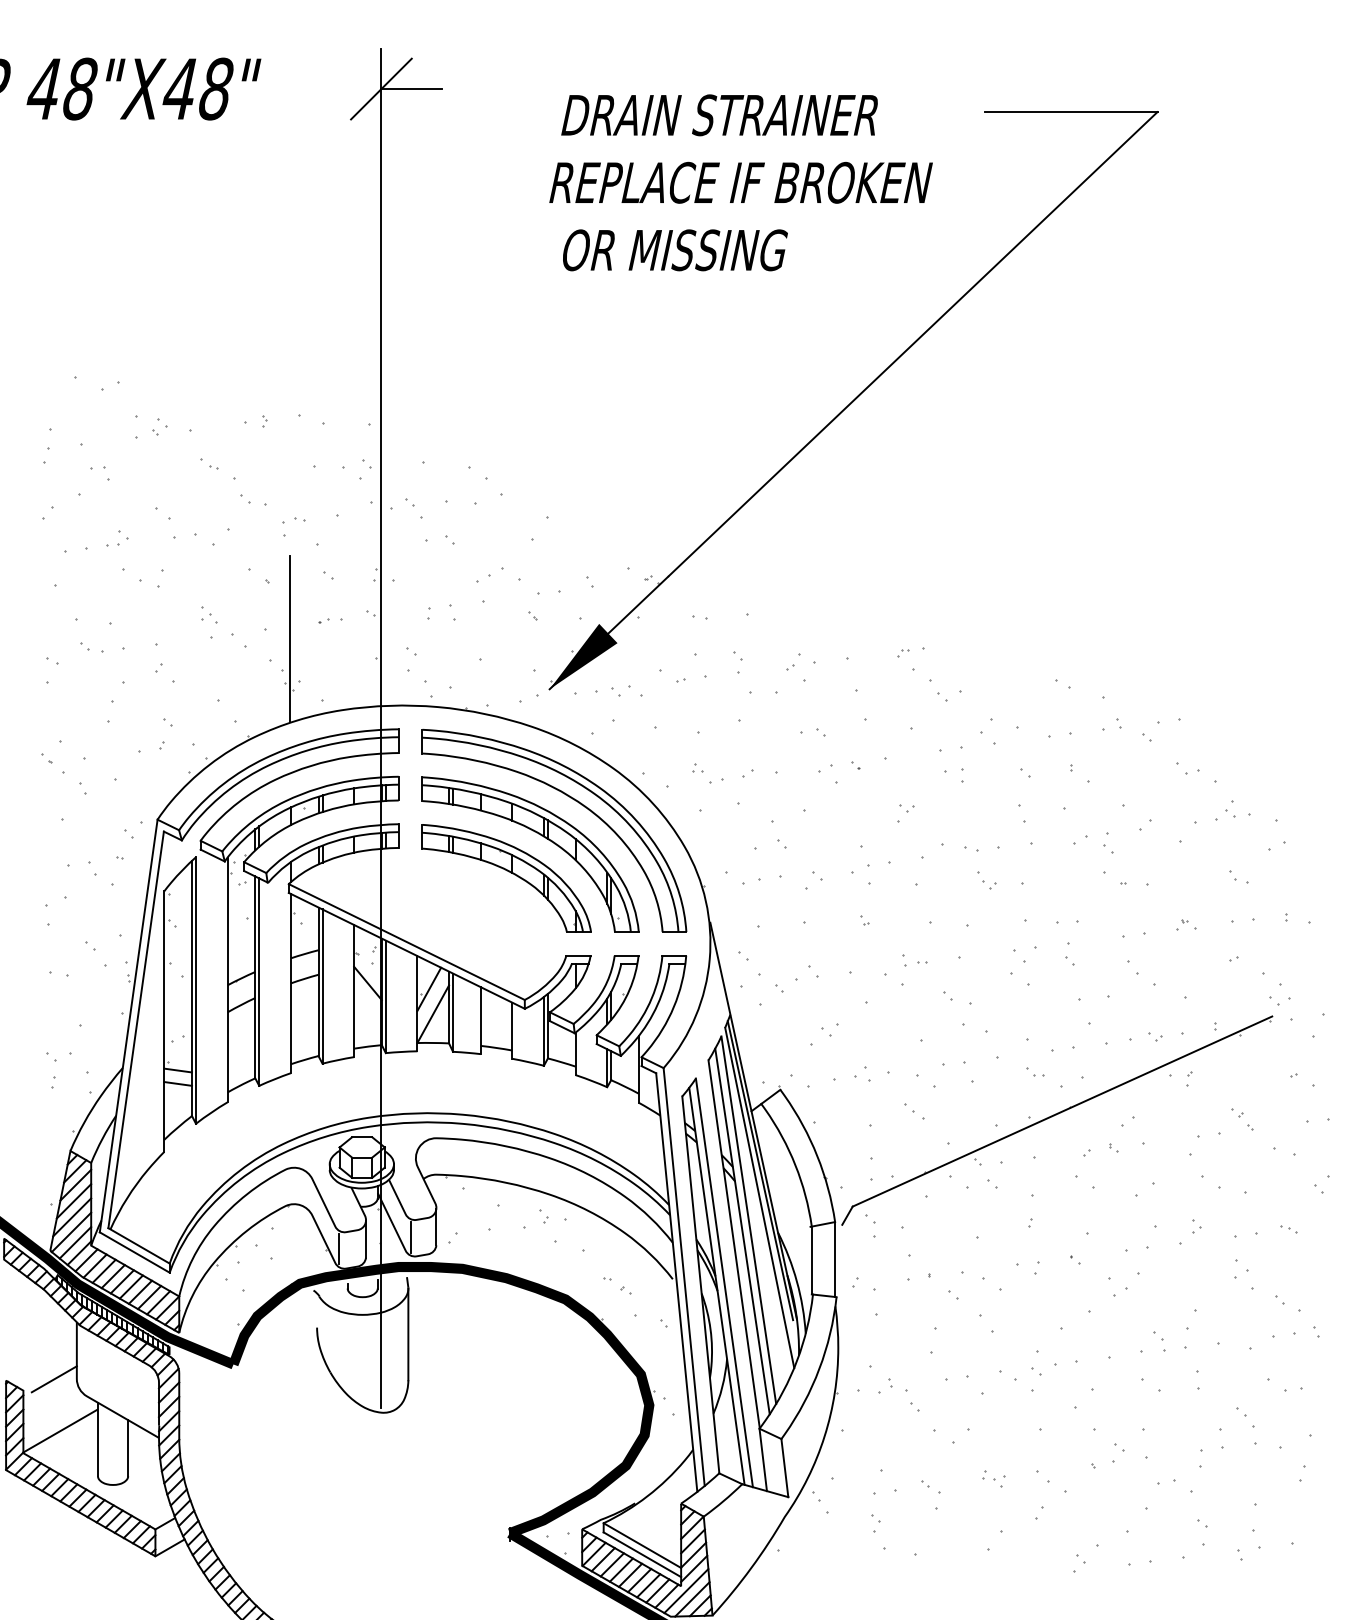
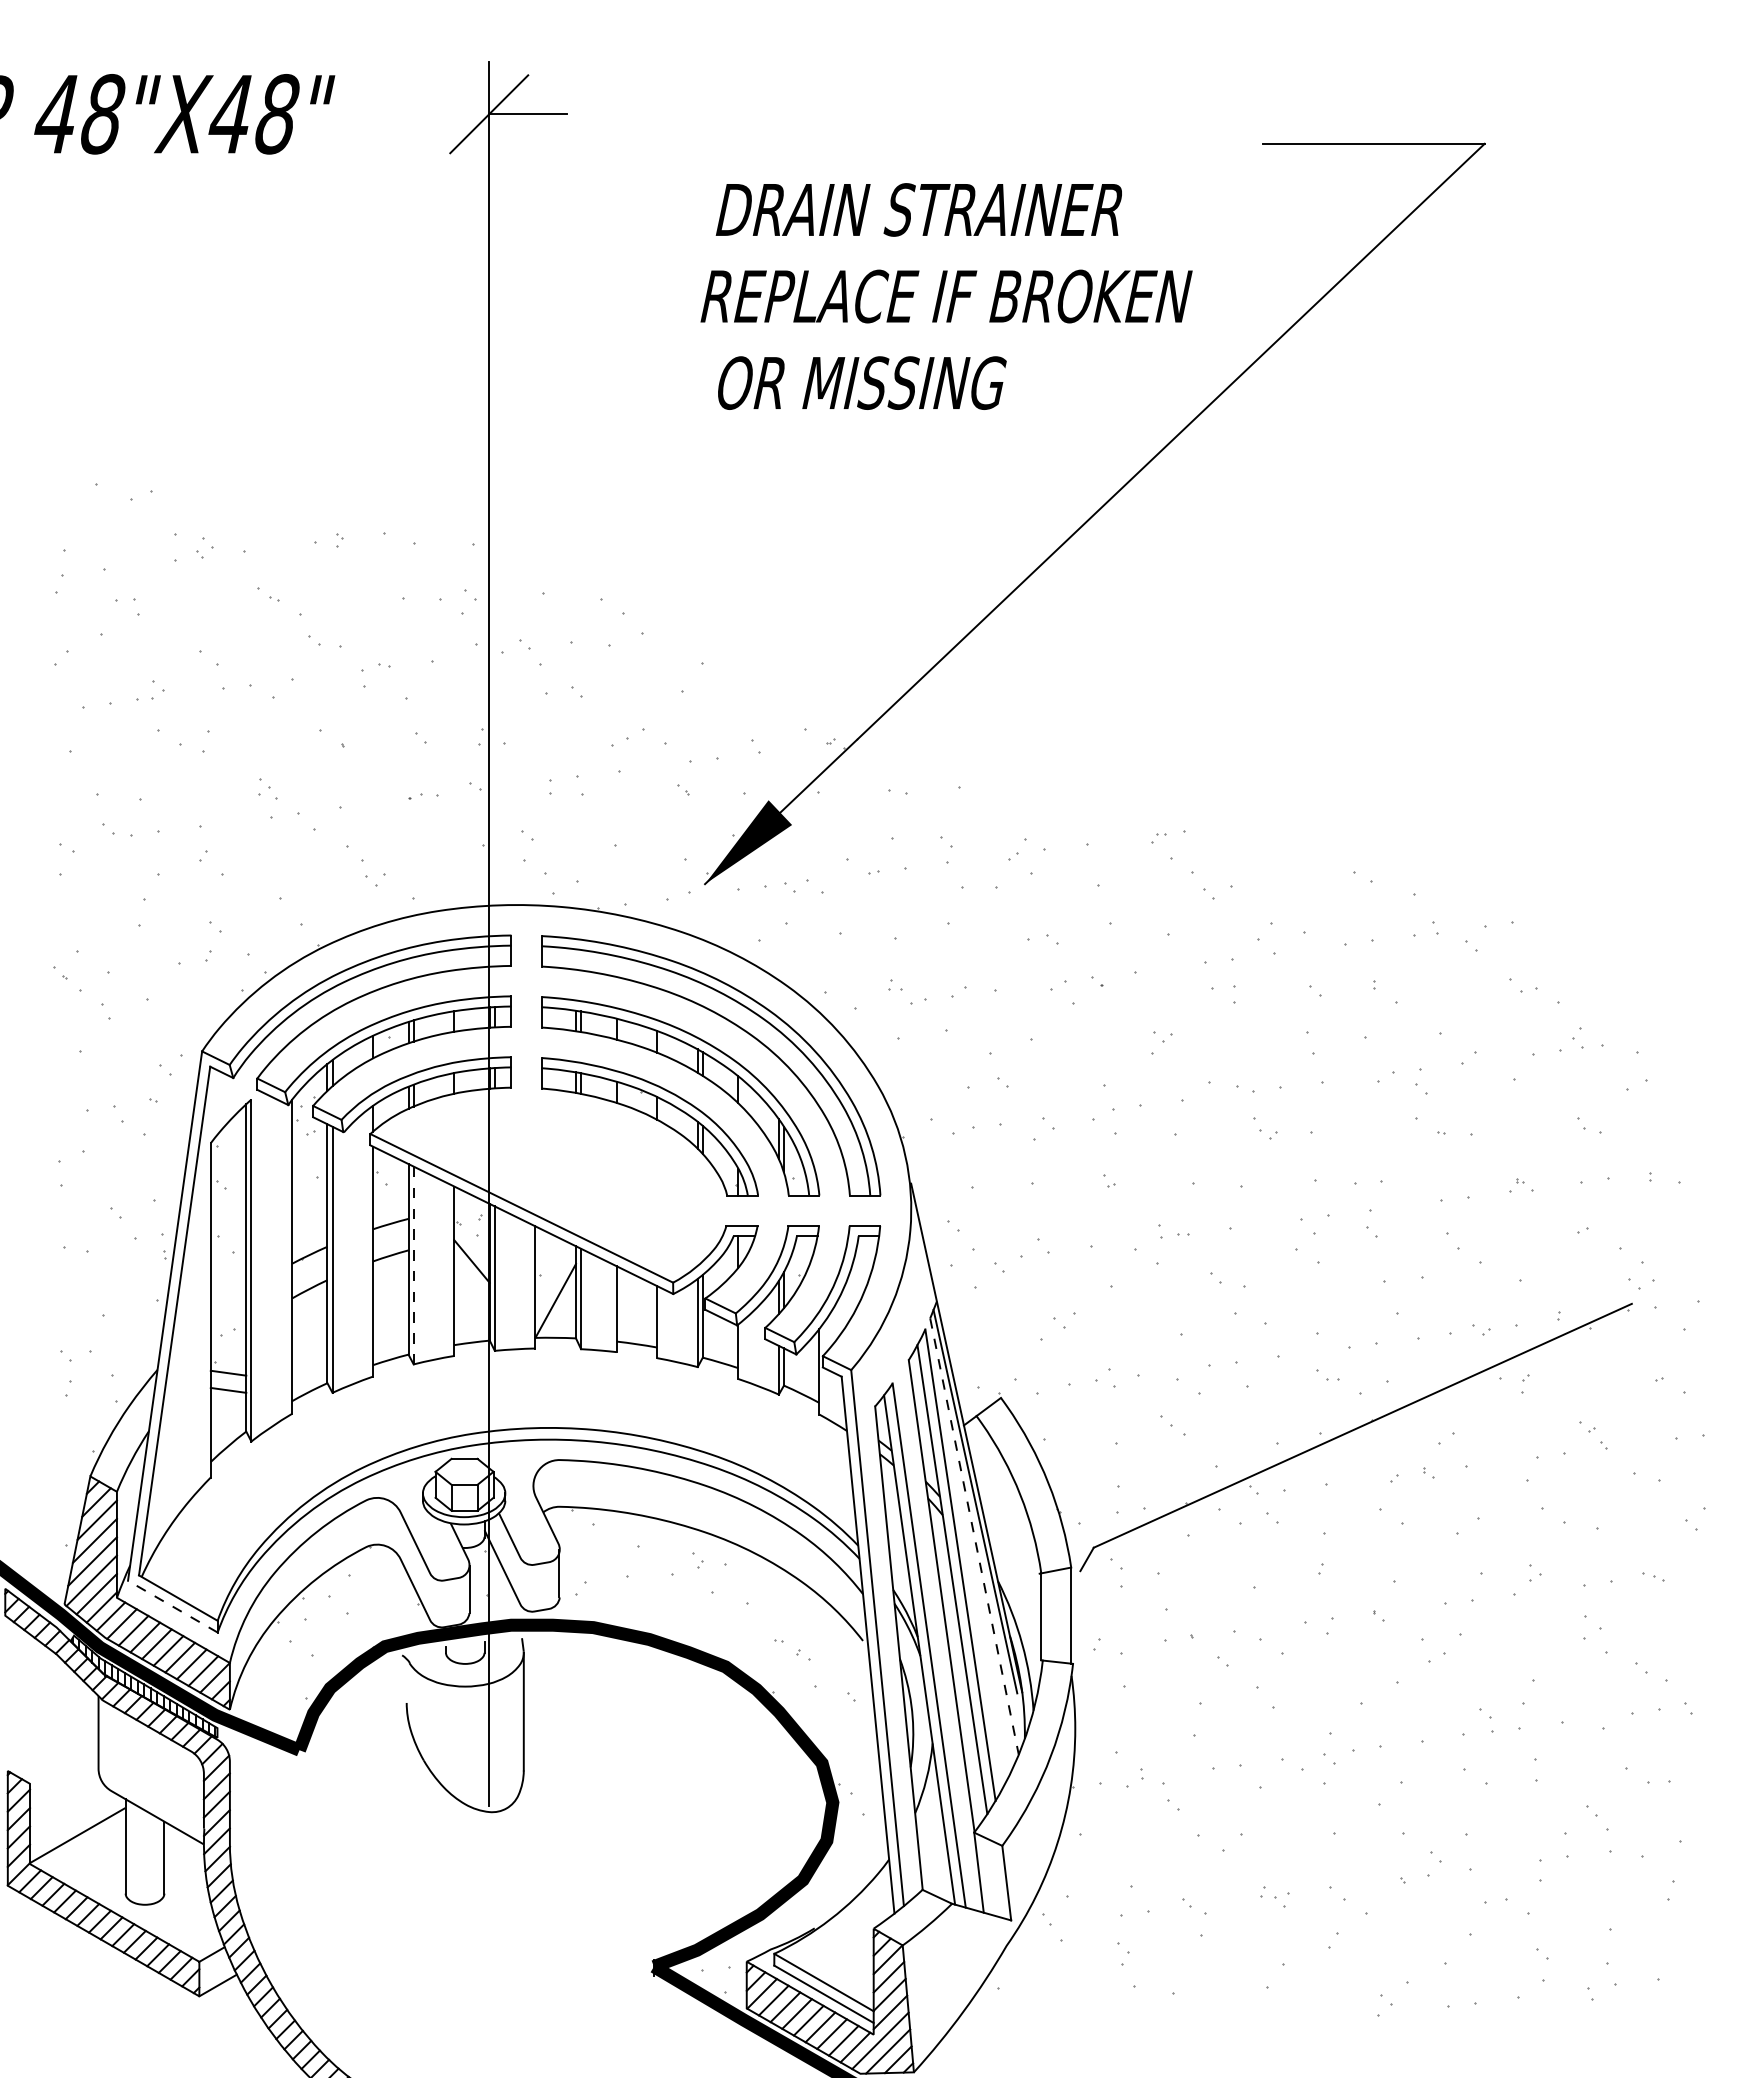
text: (741, 182) -> (946, 296), moved
line: (289, 638) -> (371, 819), removed
line: (322, 986) -> (413, 1265), solid -> dashed
line: (429, 988) -> (550, 1268), removed
line: (759, 1197) -> (974, 1536), solid -> dashed
line: (411, 1236) -> (527, 1586), removed
line: (338, 1248) -> (434, 1601), removed
line: (134, 1252) -> (172, 1606), solid -> dashed
line: (54, 1378) -> (69, 1768), removed

